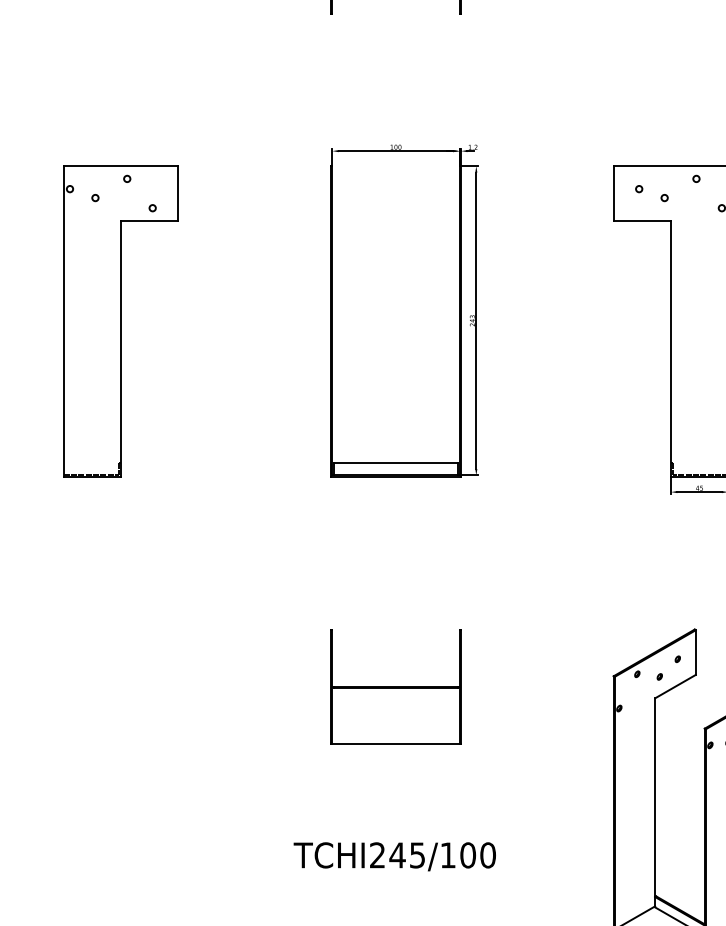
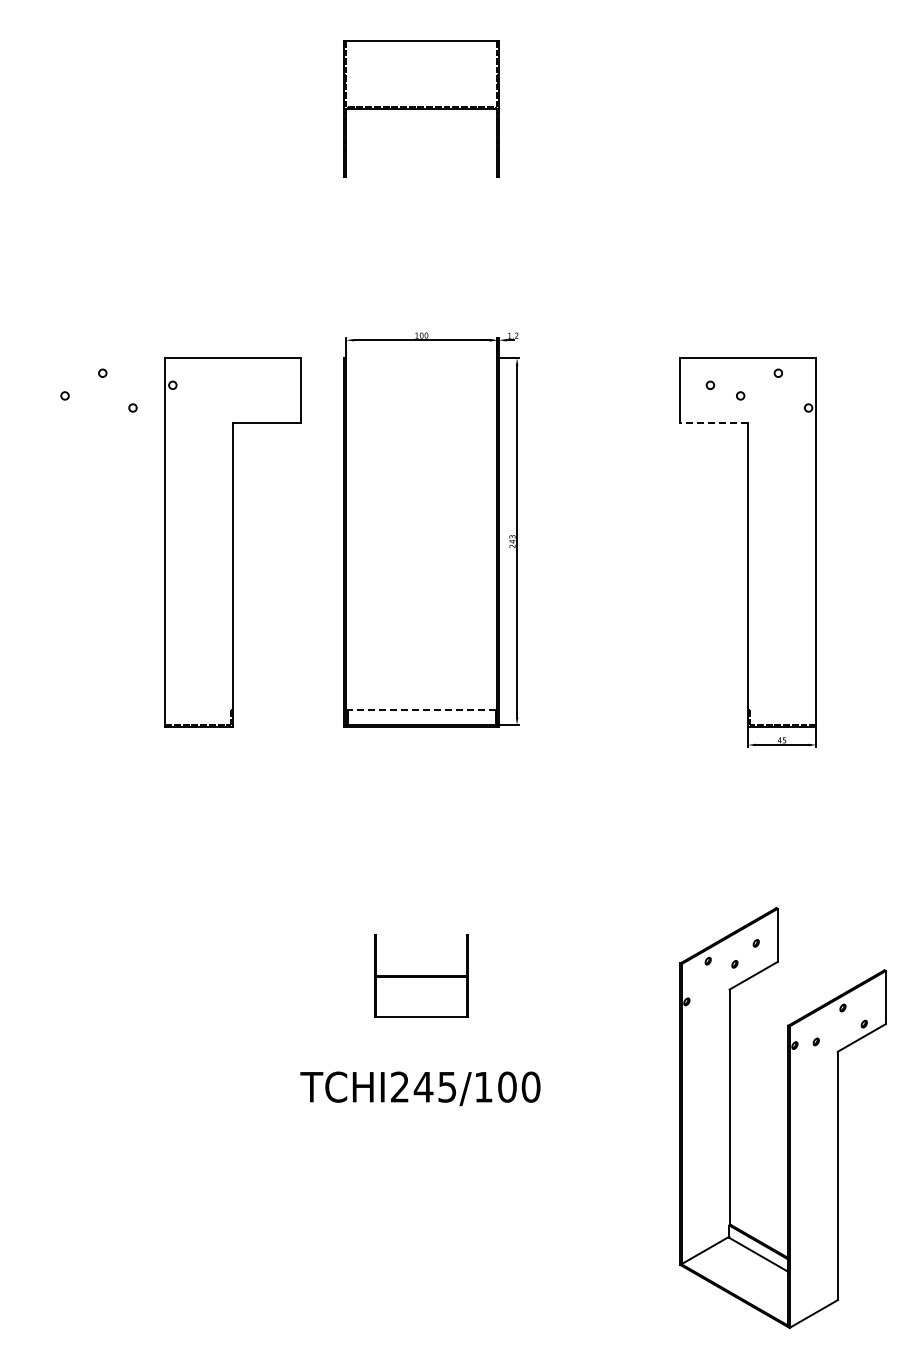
line: (642, 221) -> (714, 423), solid -> dashed
part: (120, 321) -> (232, 542), moved
line: (395, 463) -> (421, 710), solid -> dashed
part: (395, 686) -> (421, 975), size x0.6
text: (394, 856) -> (420, 1088), moved

